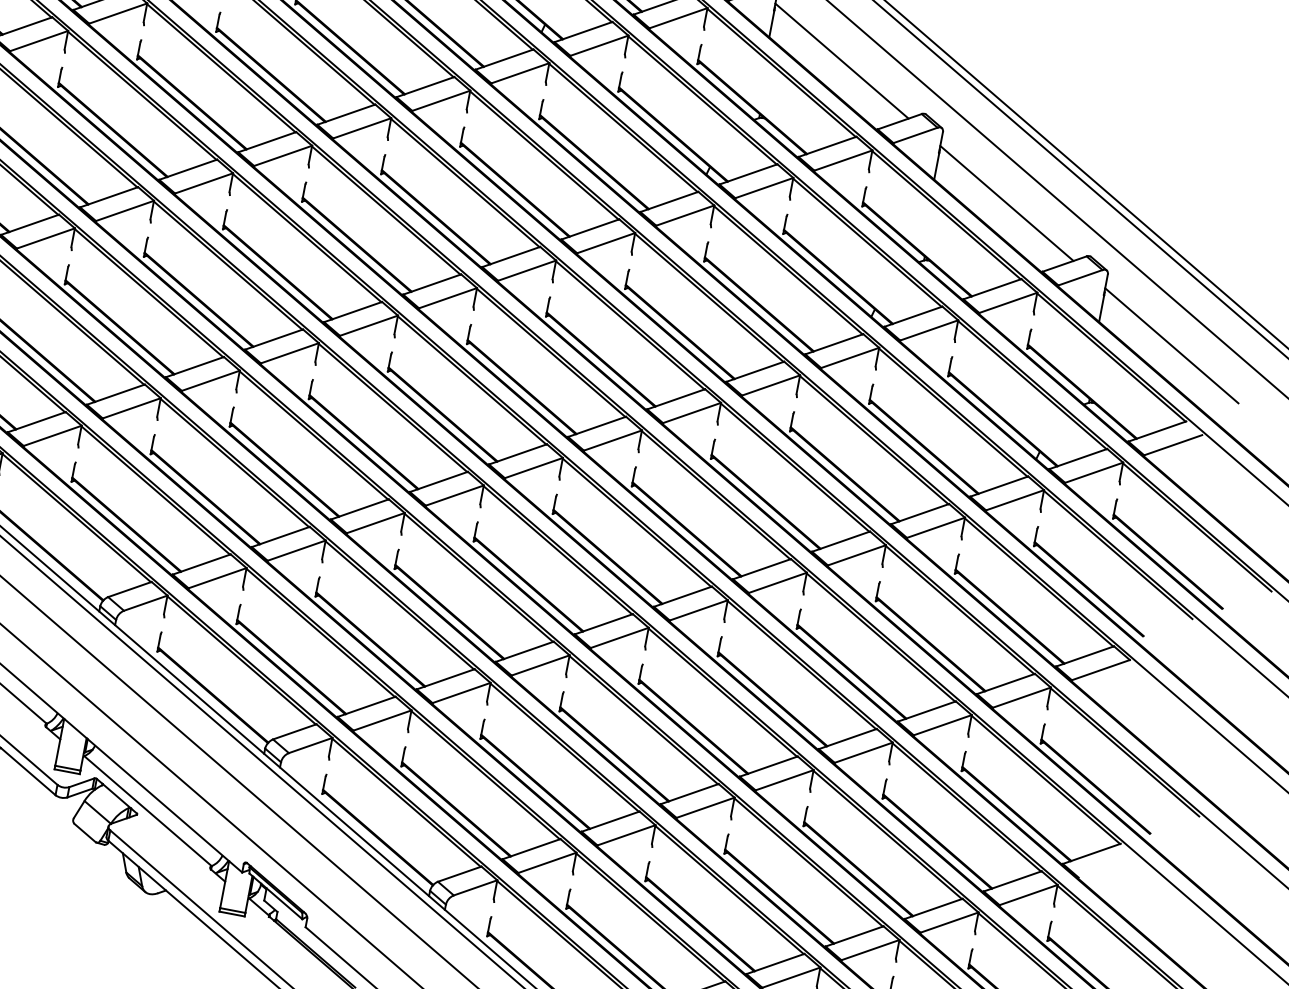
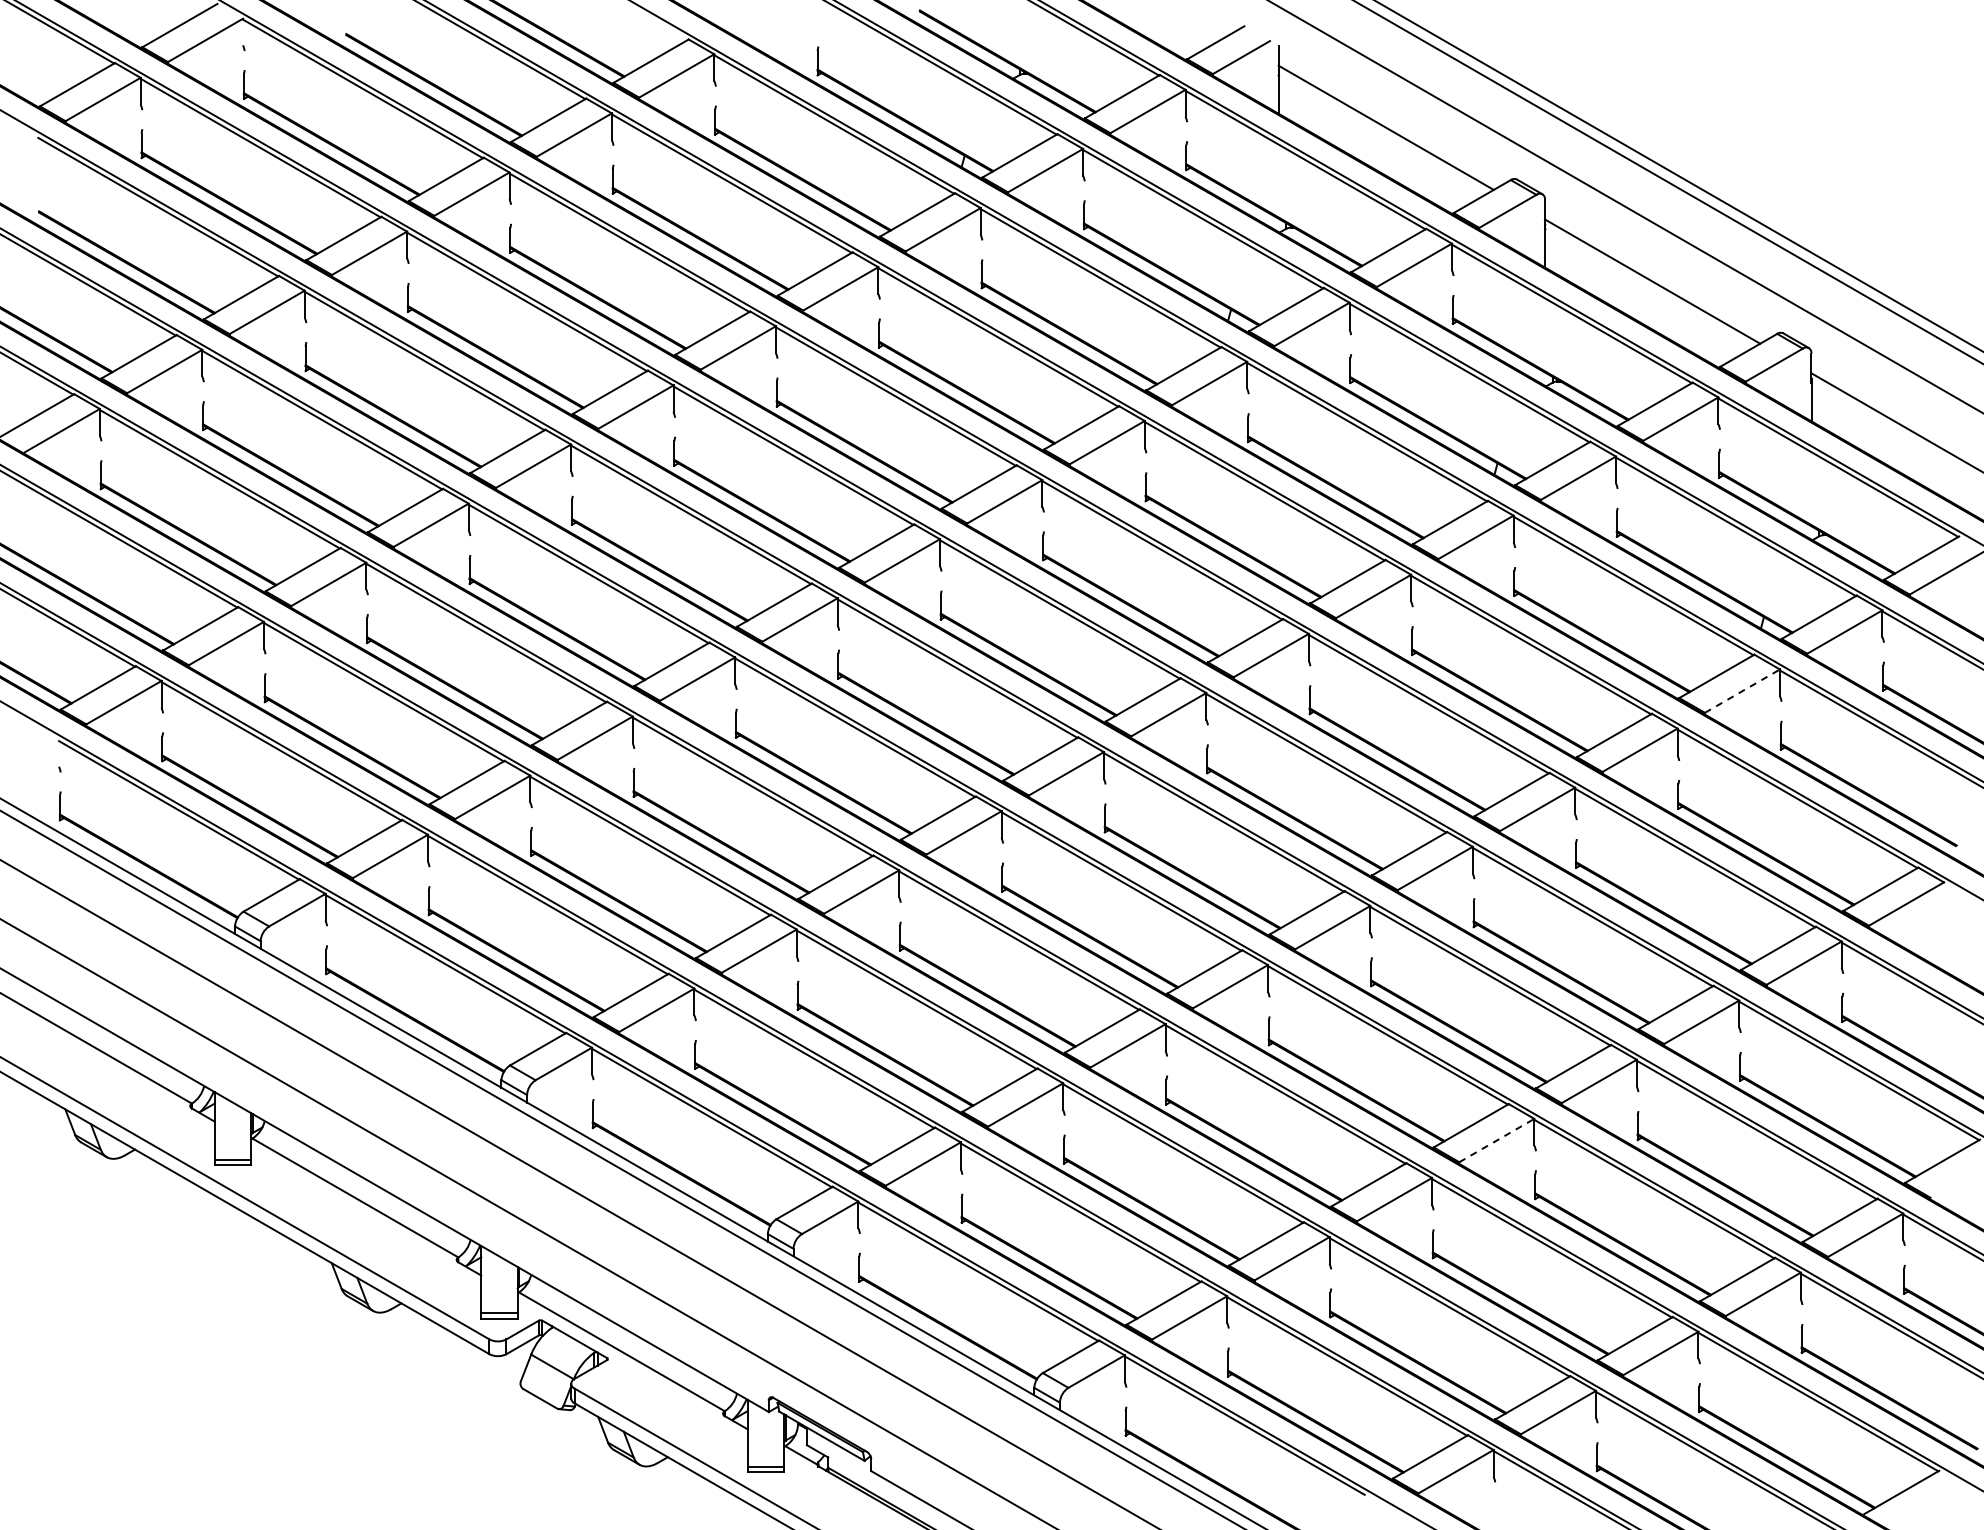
line: (1015, 499) -> (1742, 690), solid -> dashed
line: (785, 780) -> (1497, 1140), solid -> dashed

